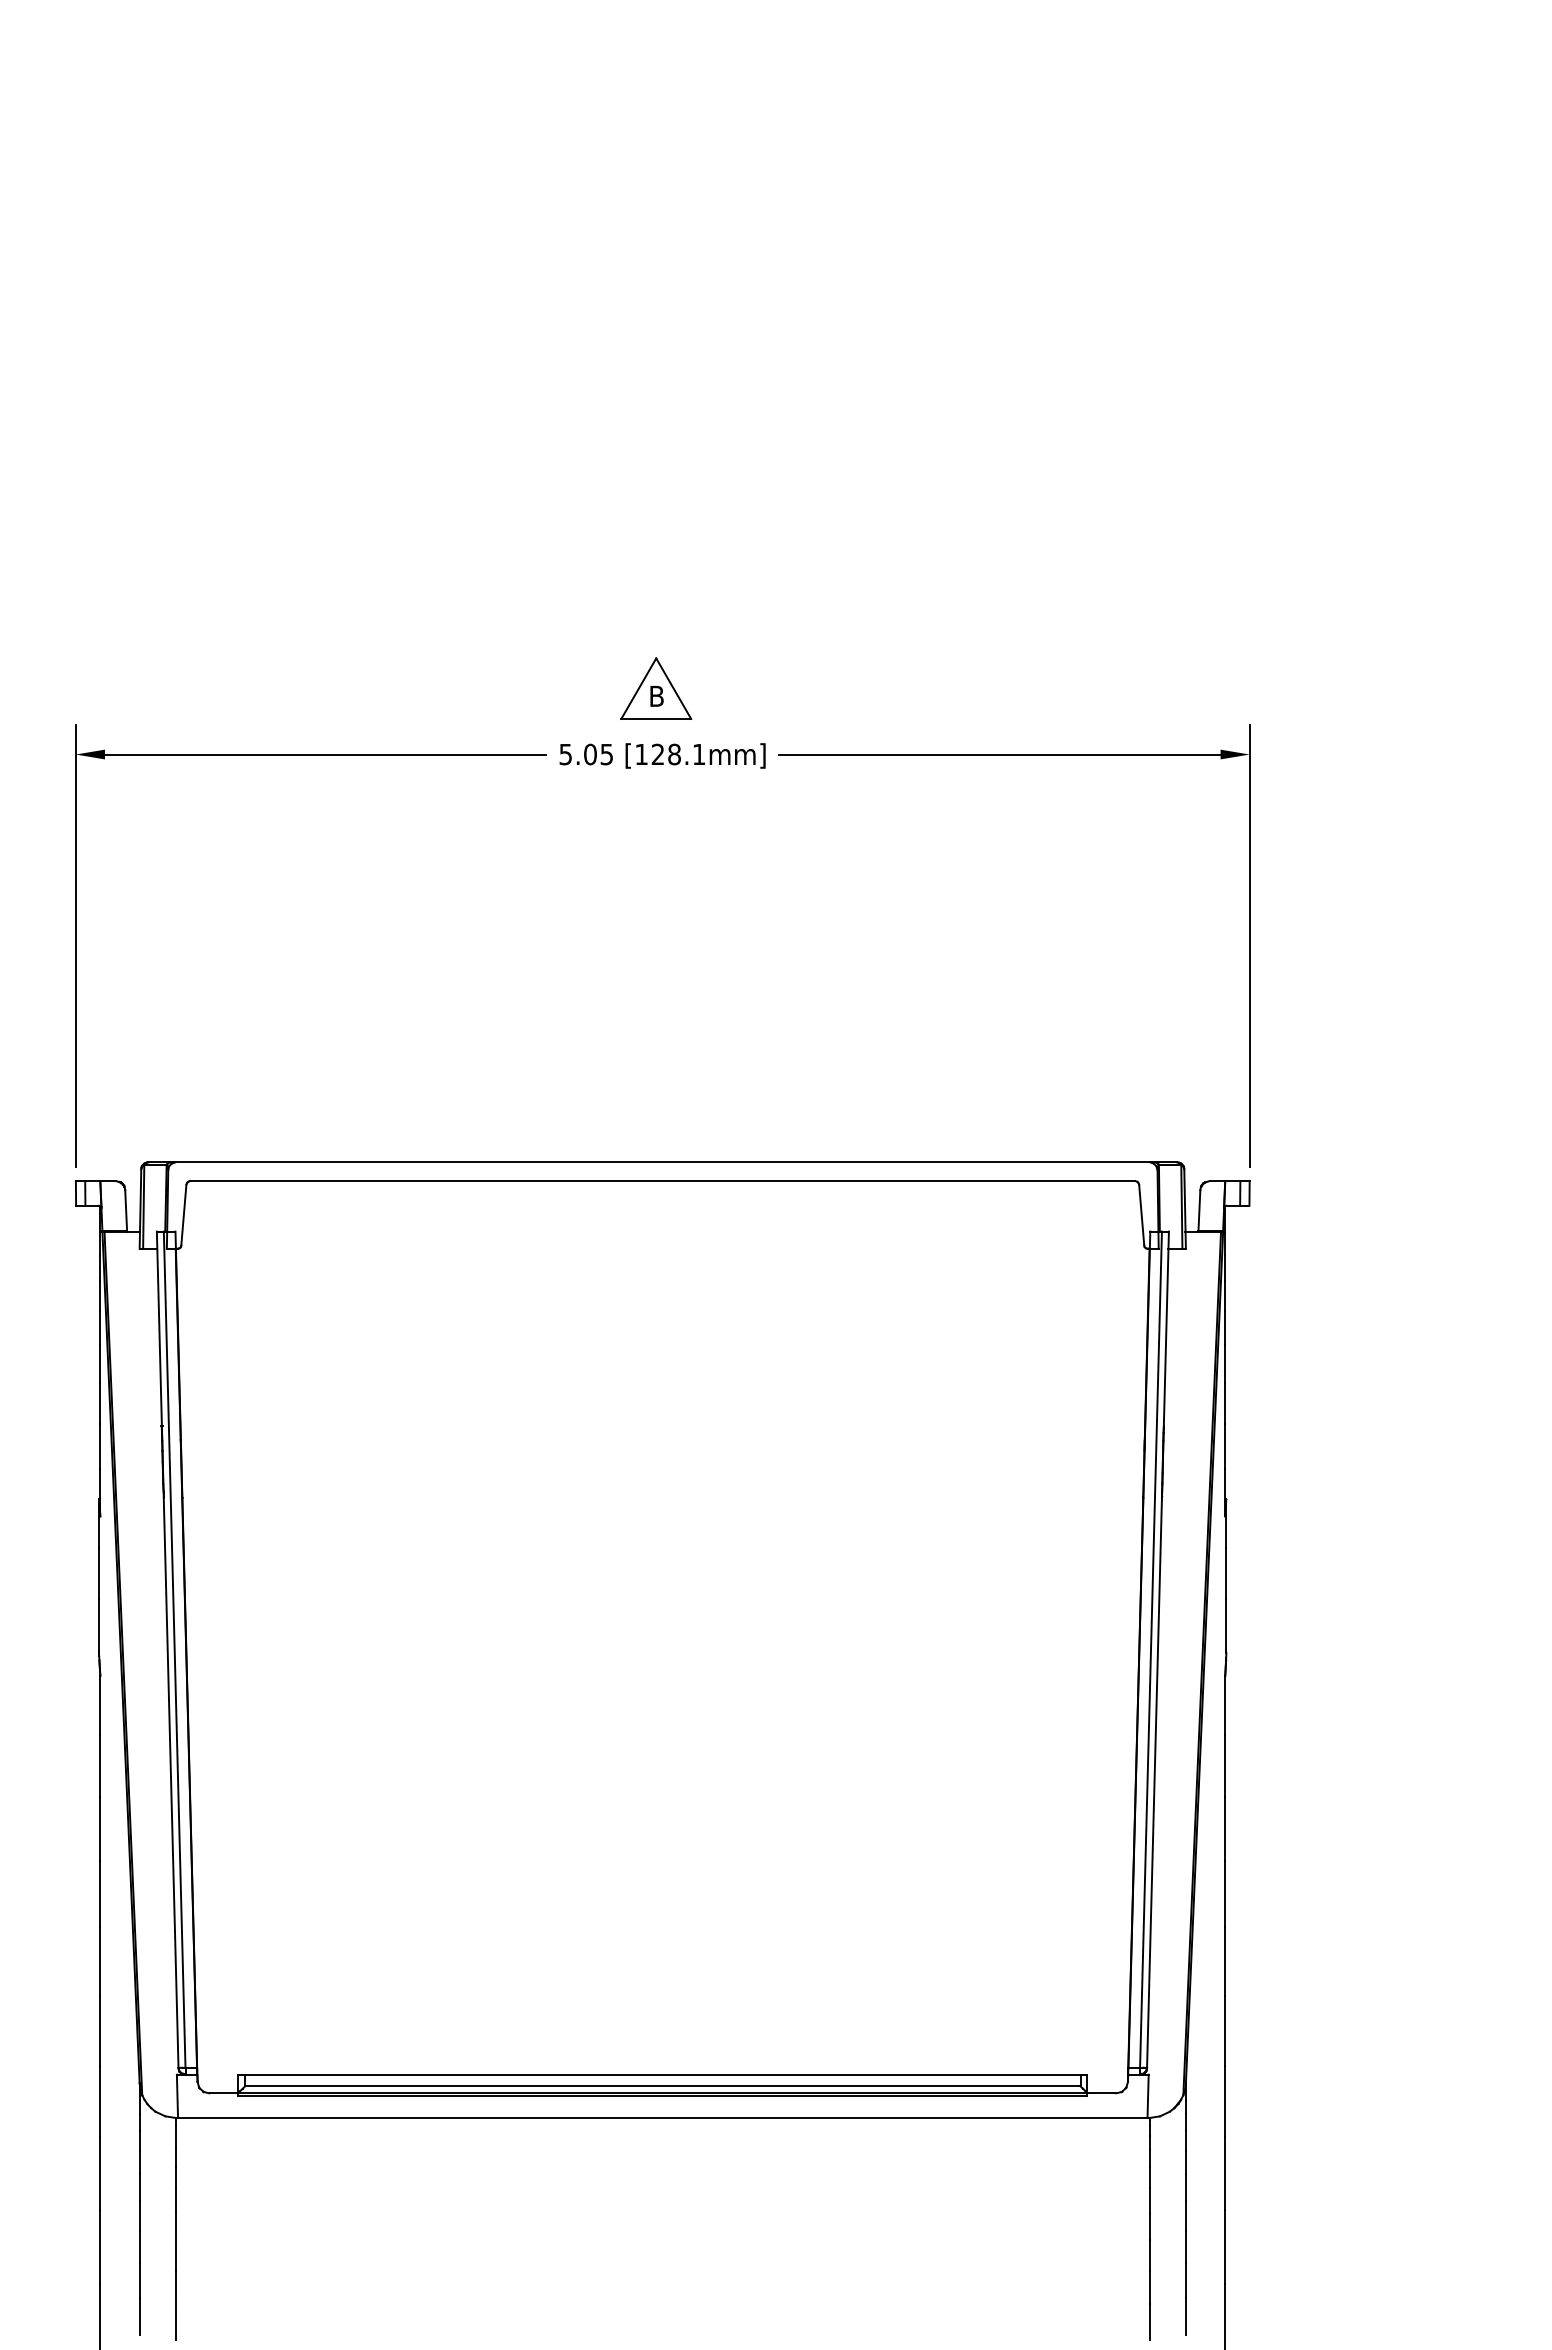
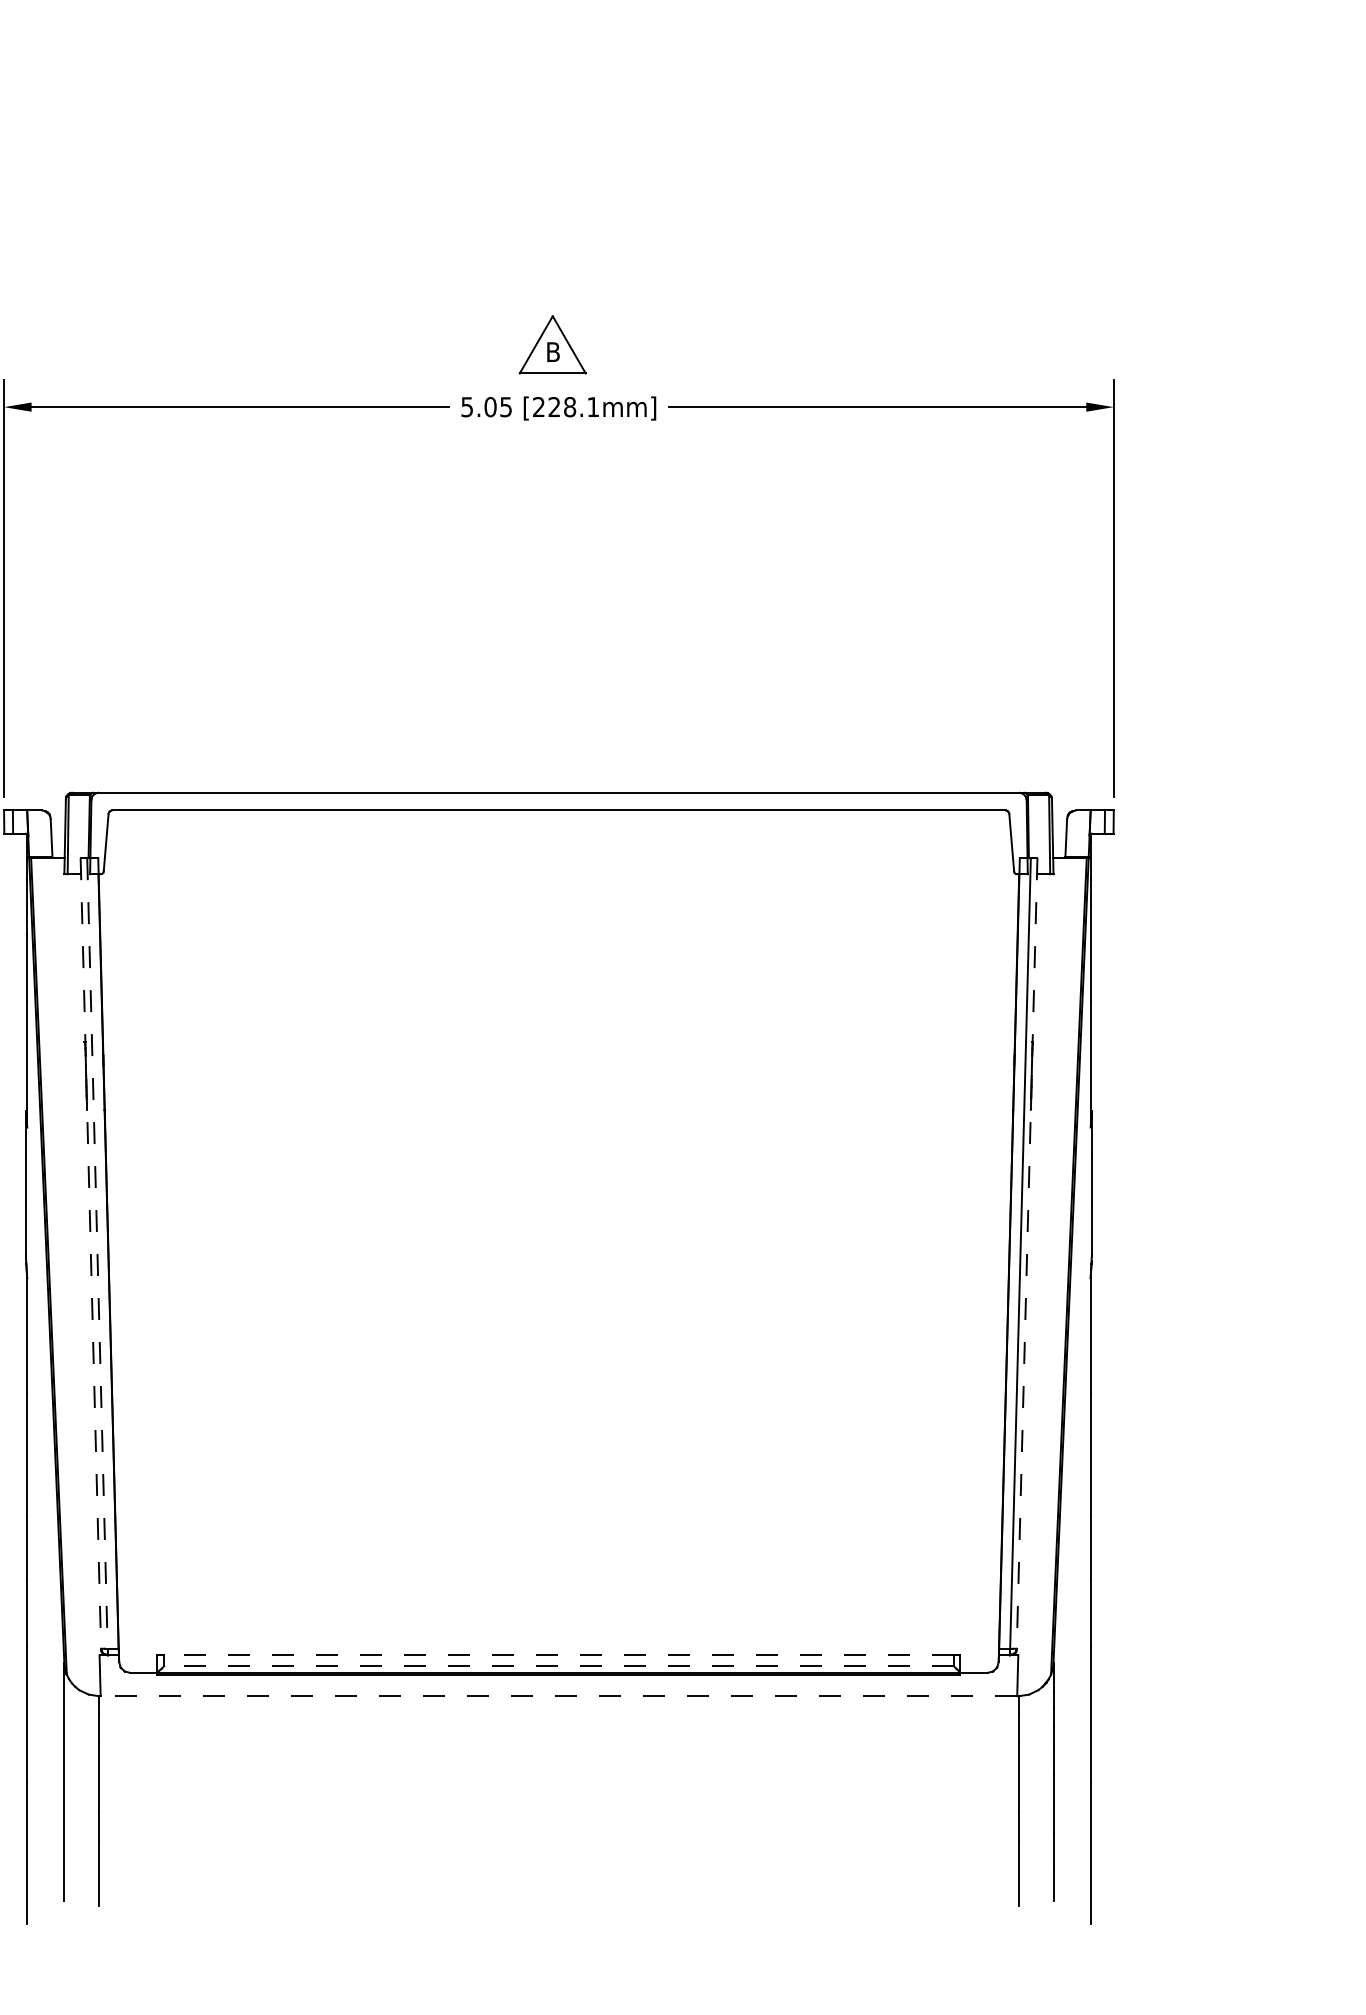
text: (641, 753) -> (538, 406), [128.1mm] -> [228.1mm]
line: (167, 1650) -> (90, 1254), solid -> dashed
line: (174, 1650) -> (97, 1254), solid -> dashed
line: (1157, 1650) -> (1026, 1254), solid -> dashed
line: (662, 2074) -> (558, 1655), solid -> dashed
line: (662, 2086) -> (558, 1666), solid -> dashed
line: (662, 2117) -> (558, 1695), solid -> dashed

